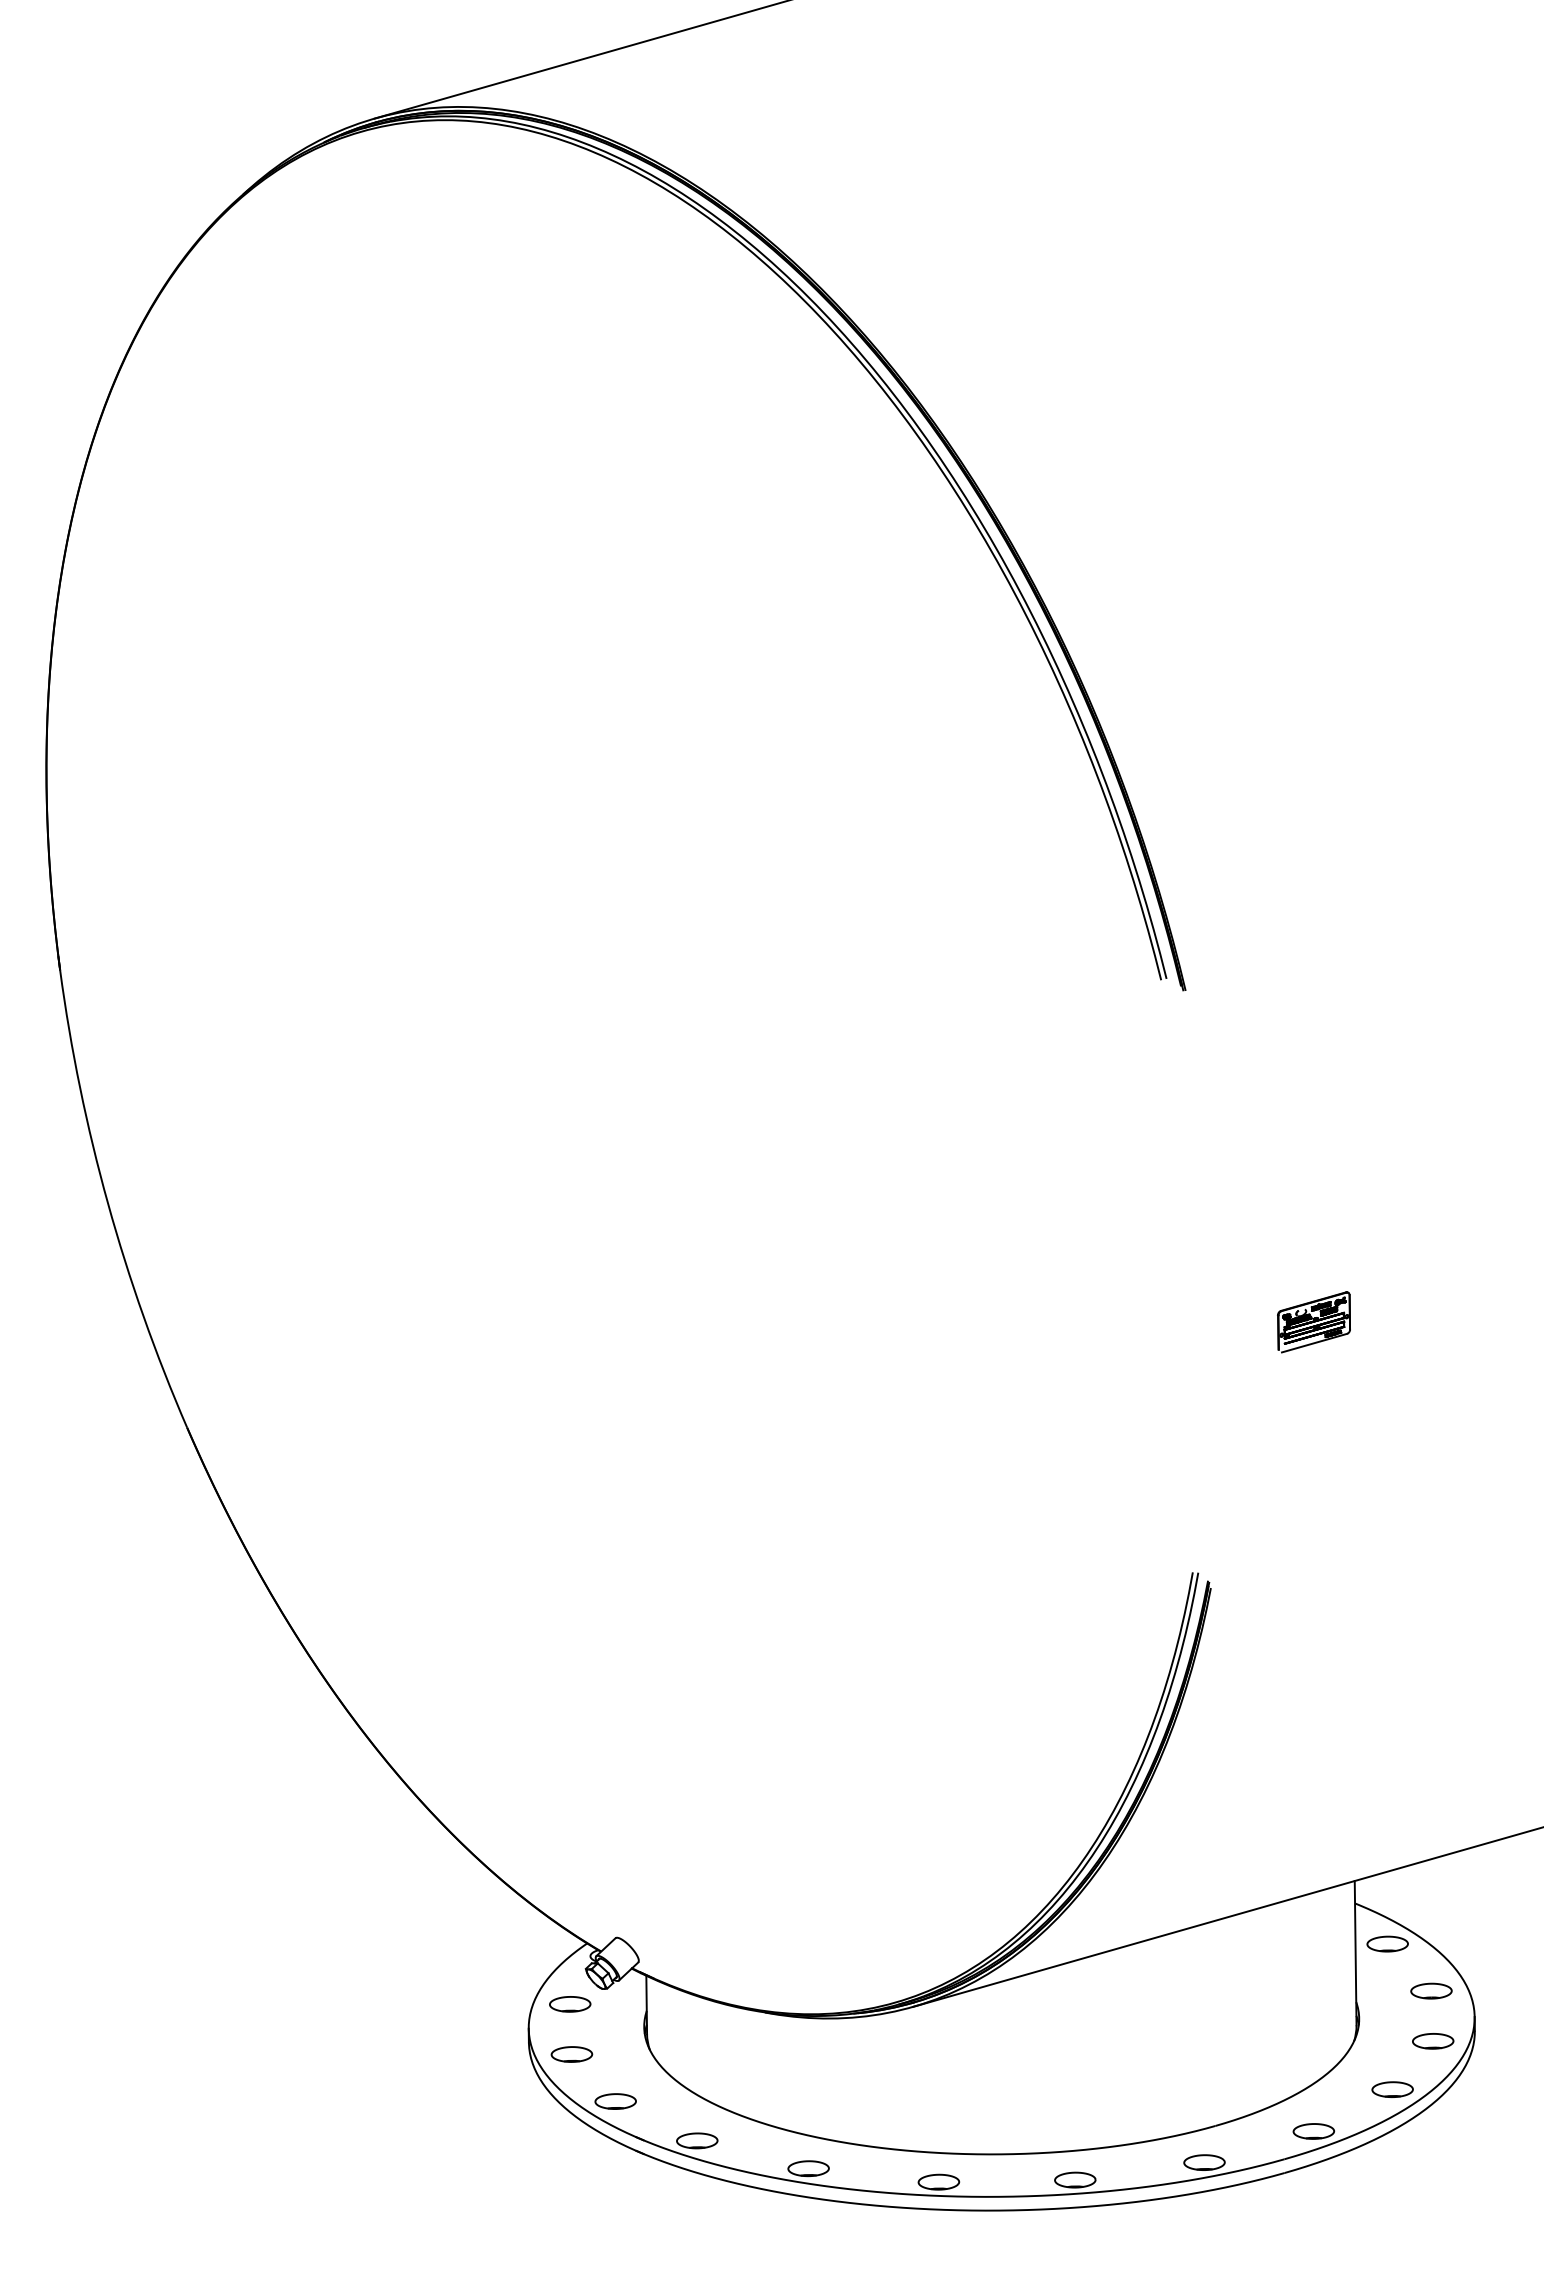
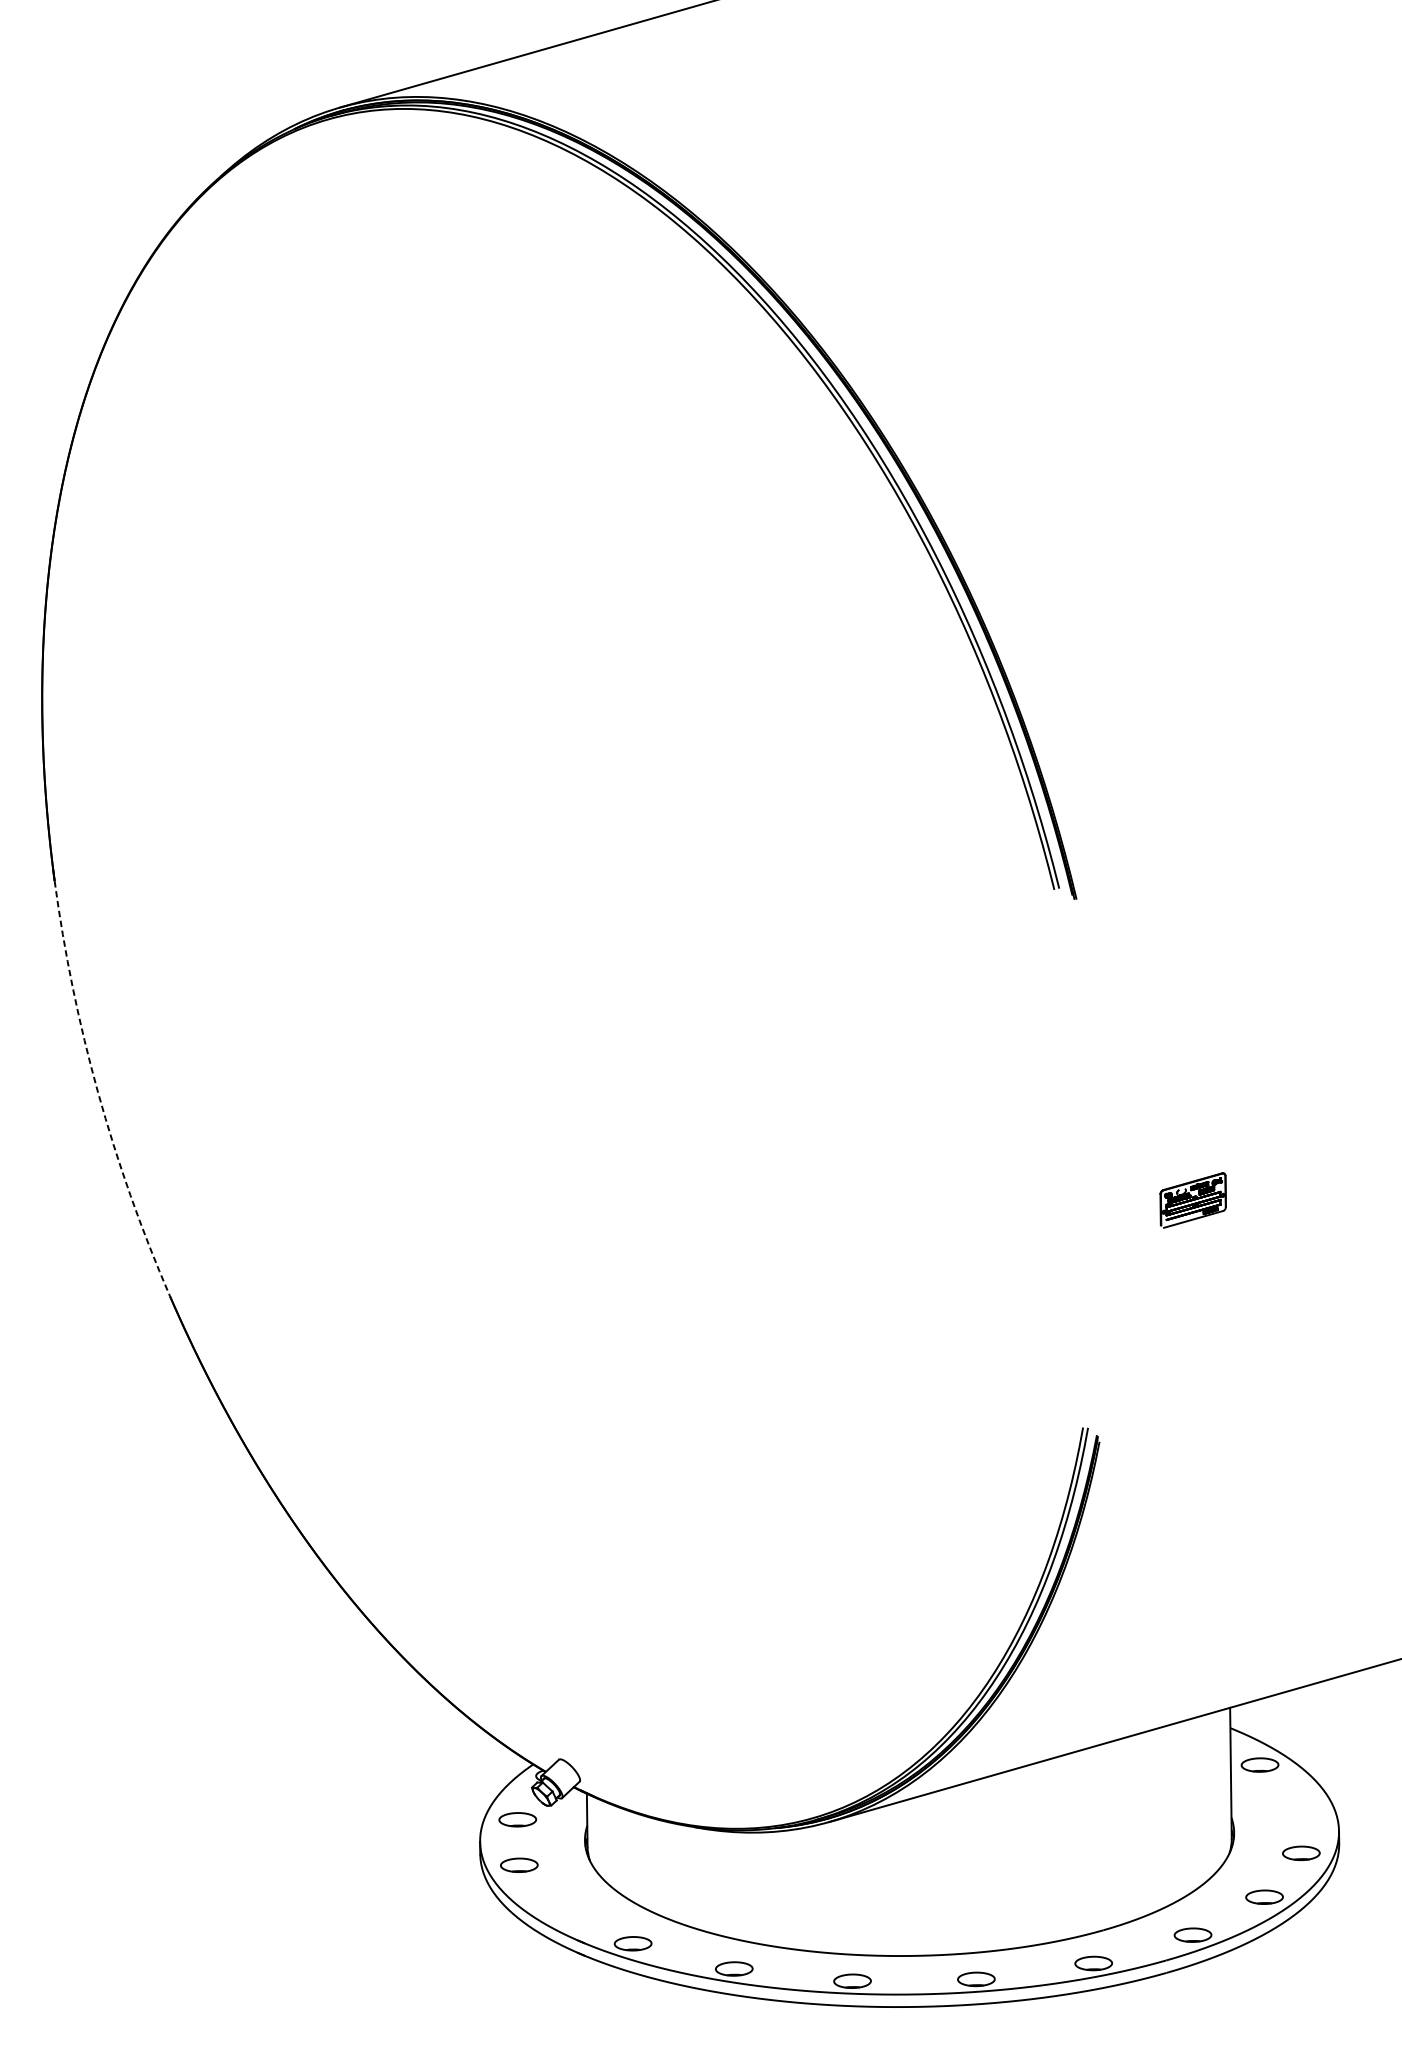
arc: (108, 1203) -> (98, 1092), solid -> dashed
part: (1431, 1990) -> (1299, 1807), removed
part: (615, 2101) -> (558, 1907), removed

